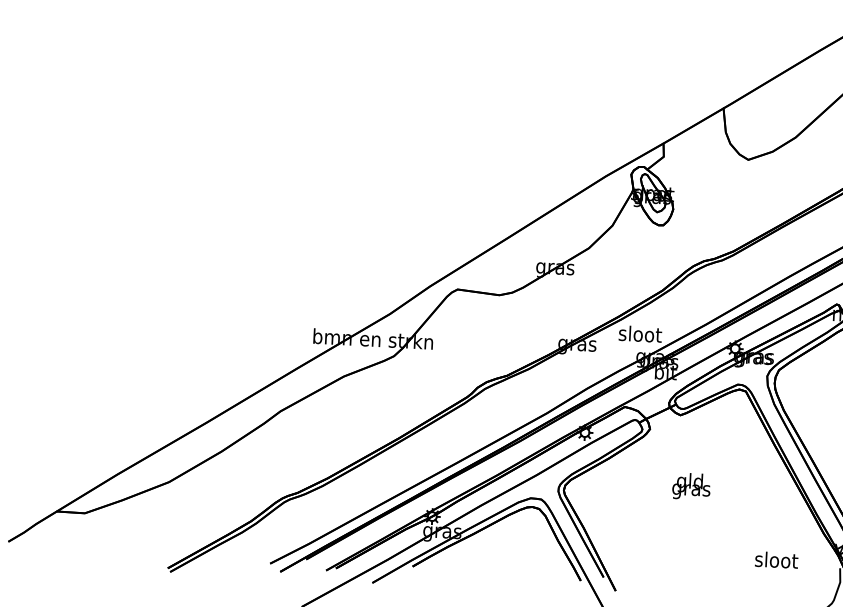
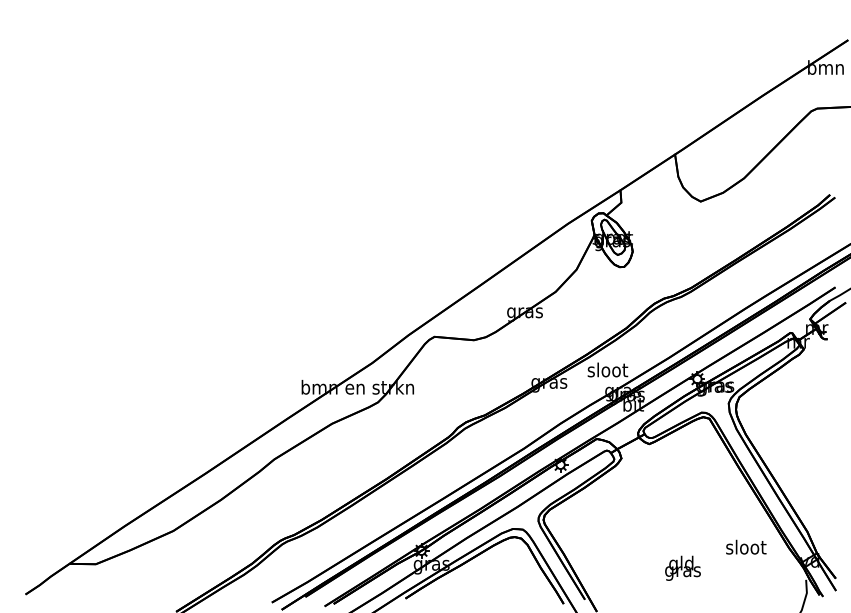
text: (691, 485) -> (682, 567), moved
text: (776, 559) -> (746, 546), moved

